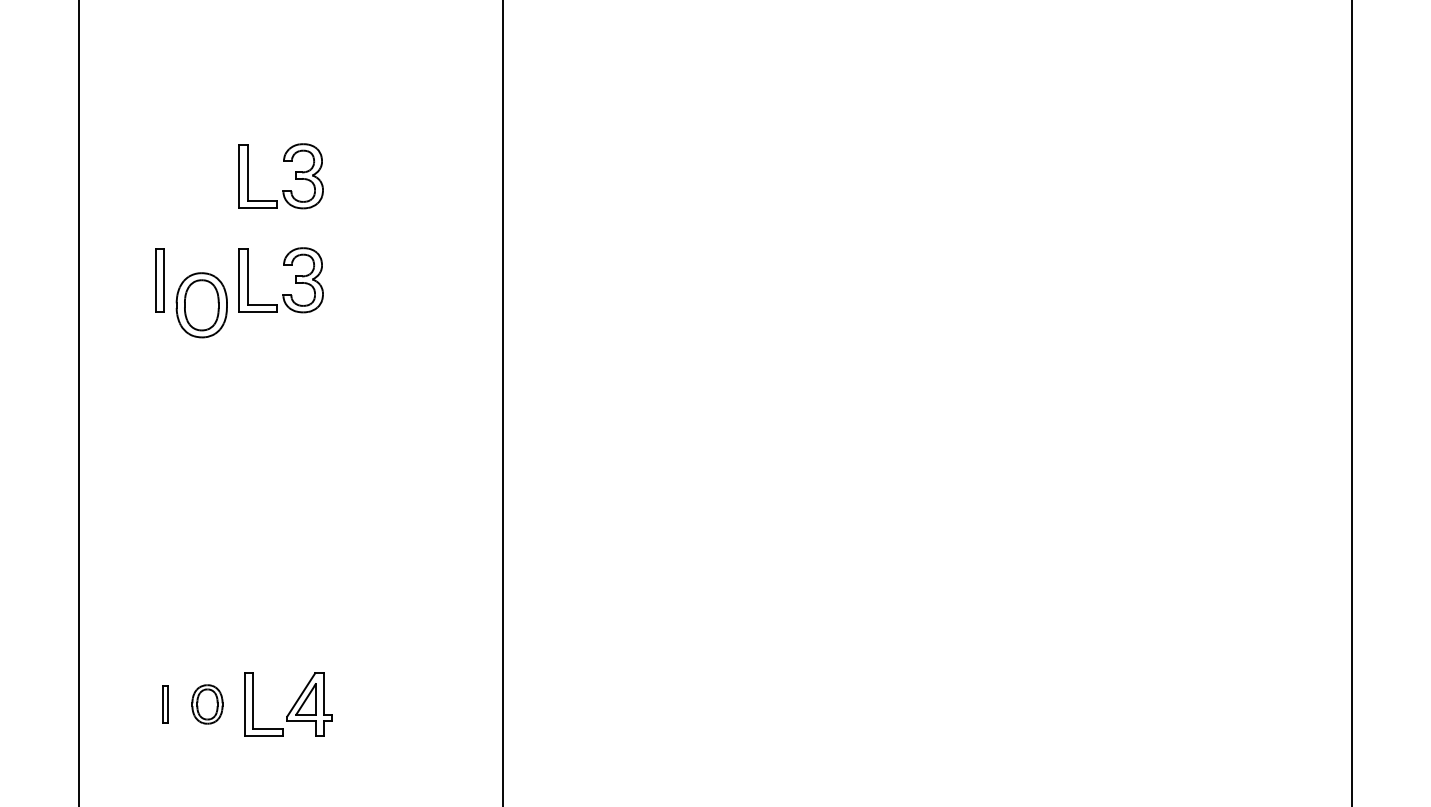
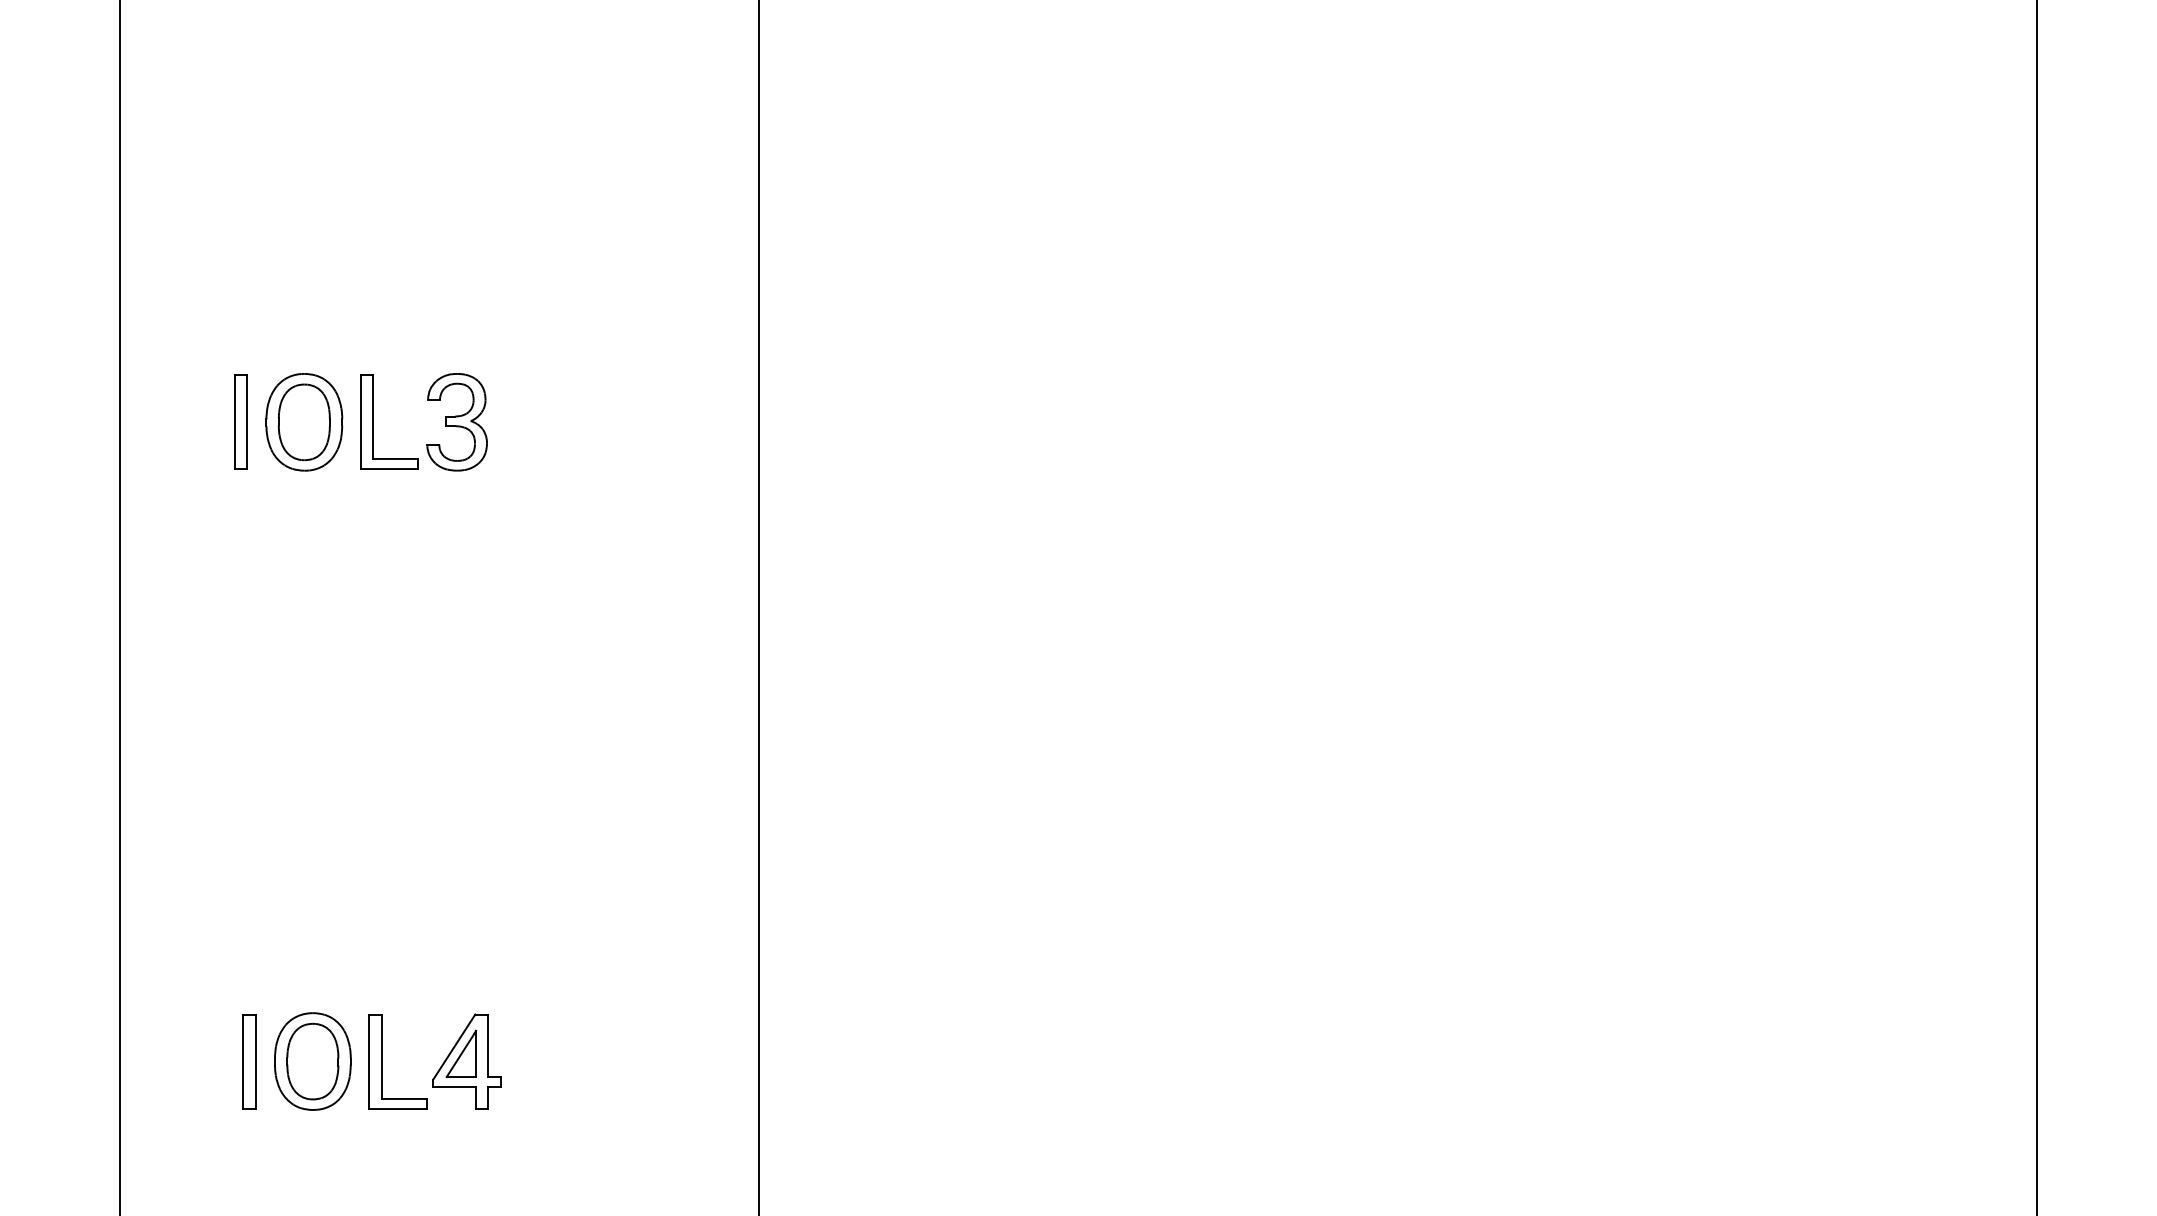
part: (282, 190) -> (425, 286), removed
part: (201, 305) -> (303, 422), moved
part: (164, 704) -> (248, 1061), size x1.67
part: (207, 704) -> (312, 1061), size x1.67

